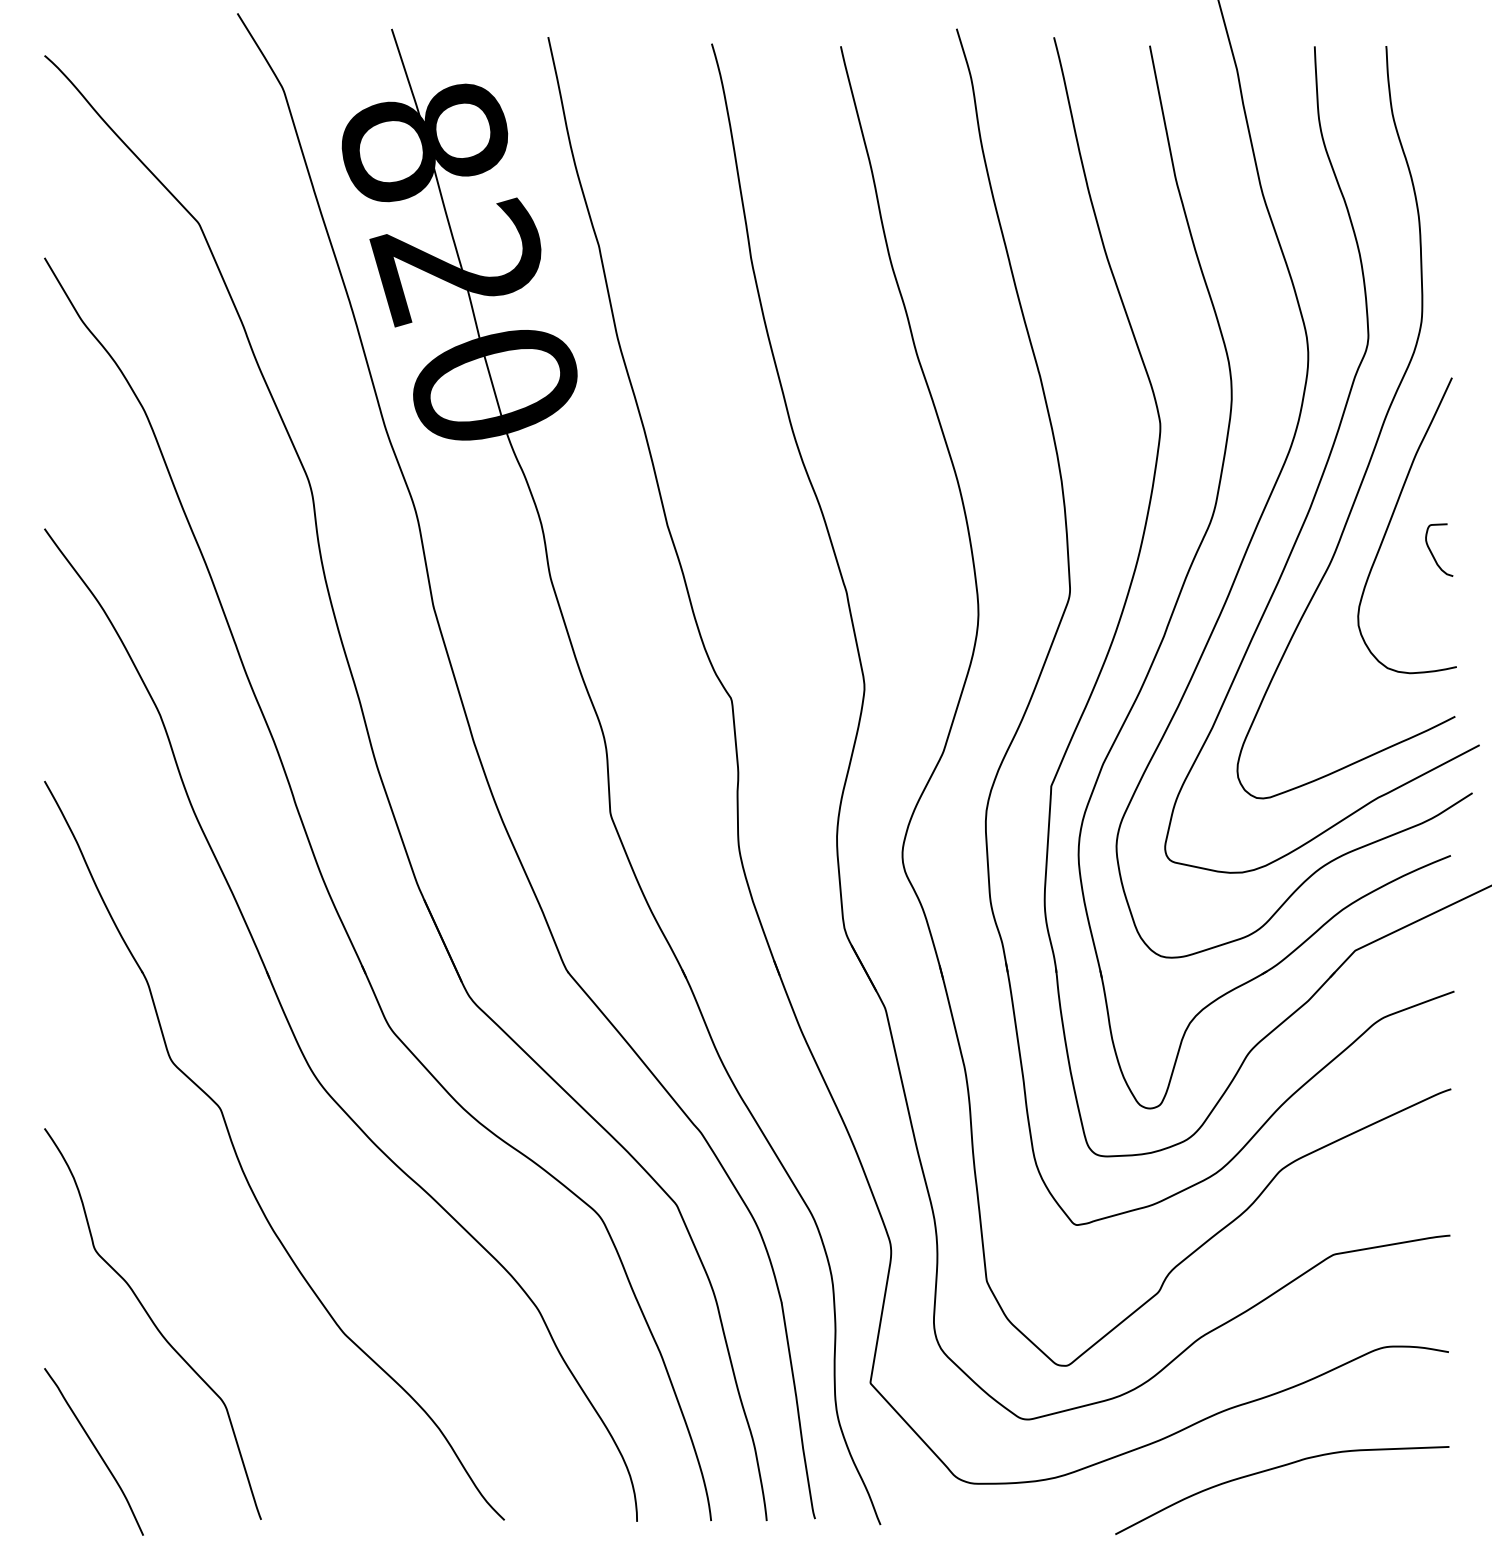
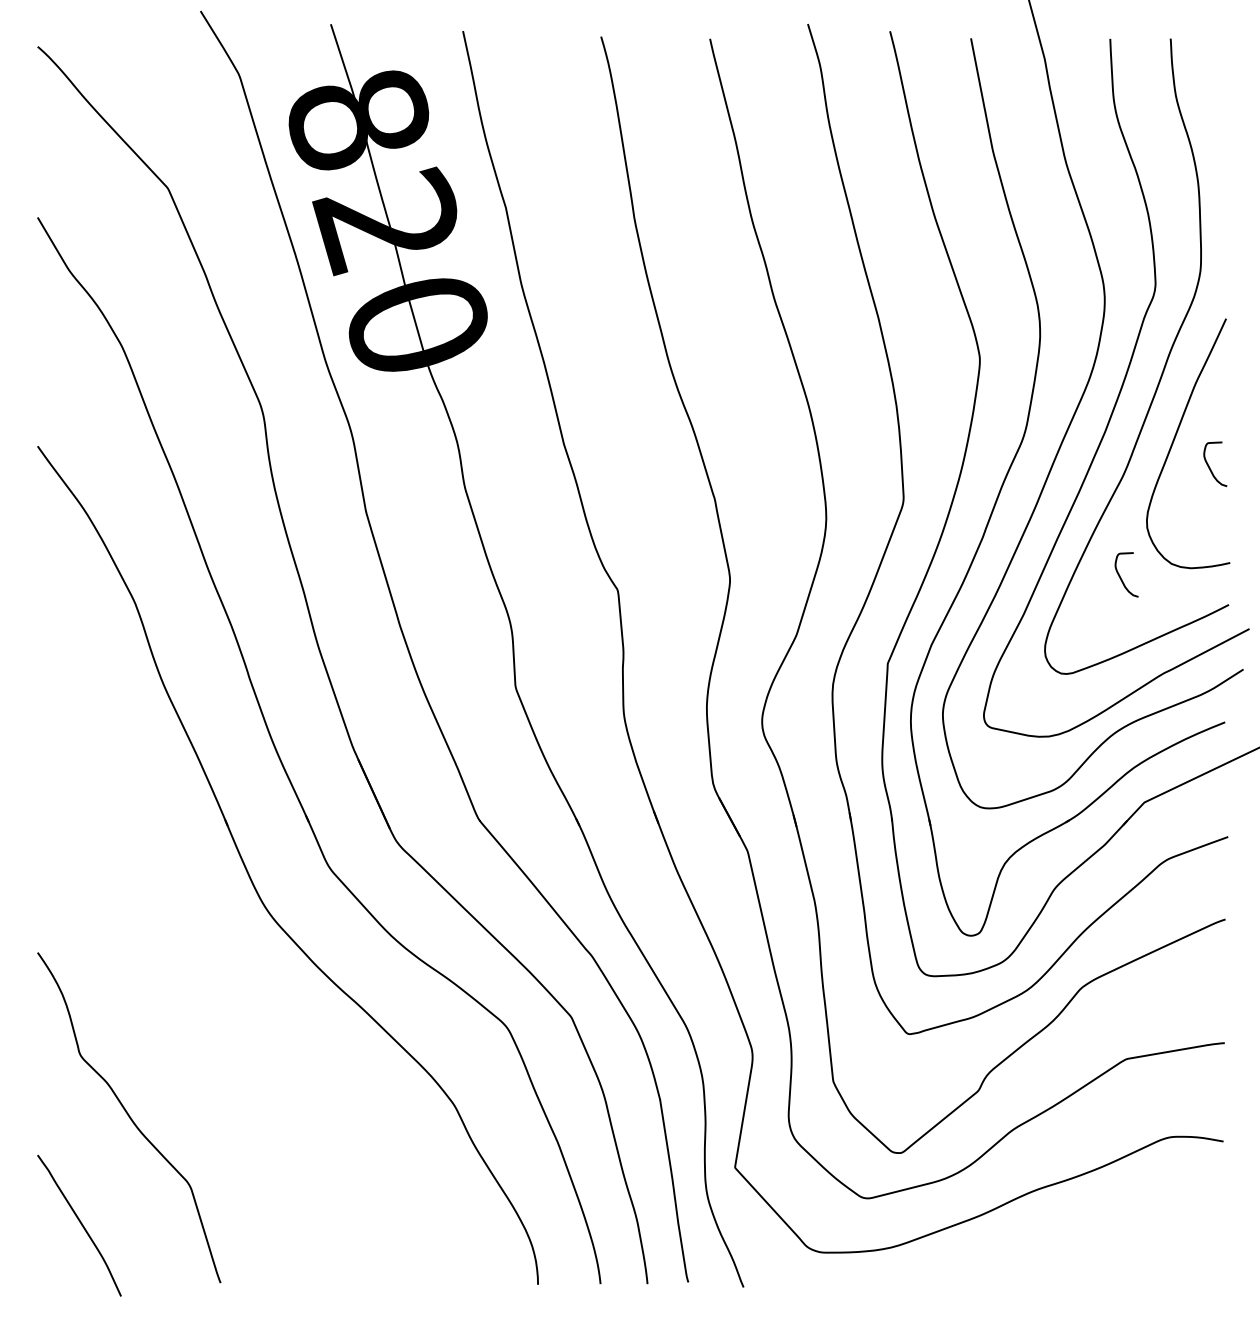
curve: (1327, 683) -> (1121, 576), added
part: (241, 1164) -> (204, 983), removed
curve: (1274, 1469) -> (1076, 1240), removed

